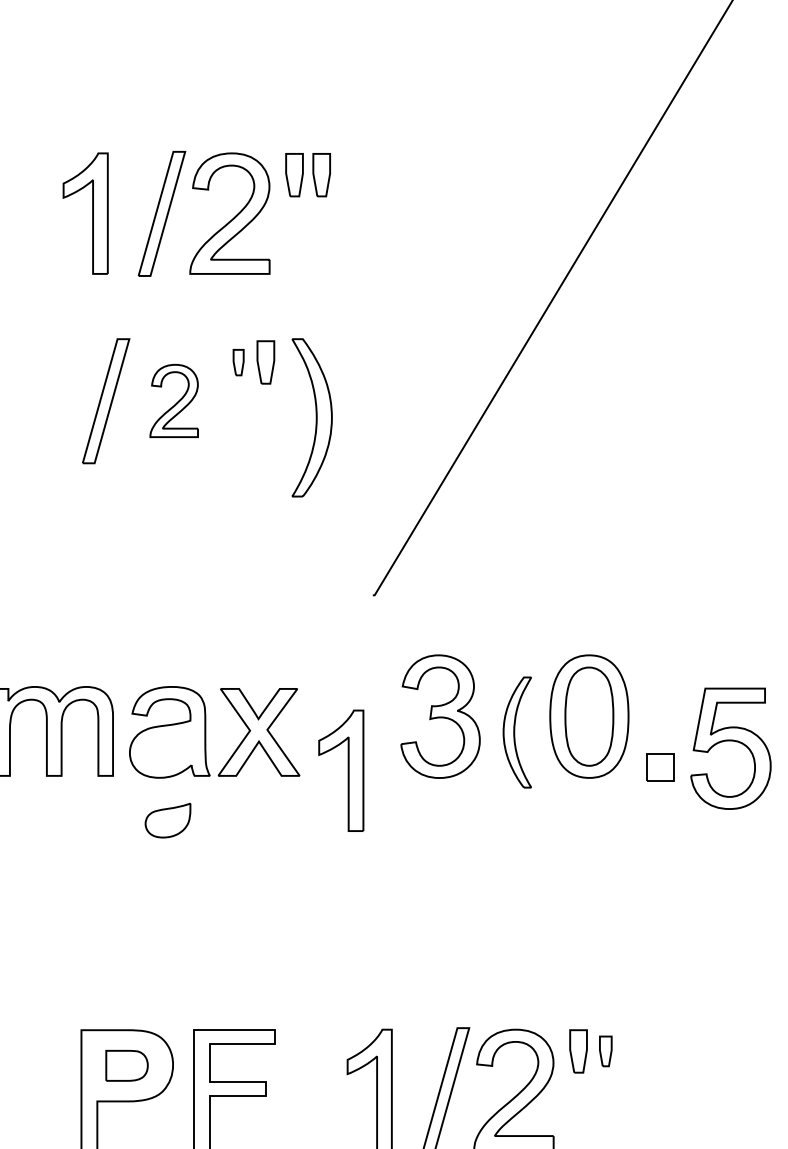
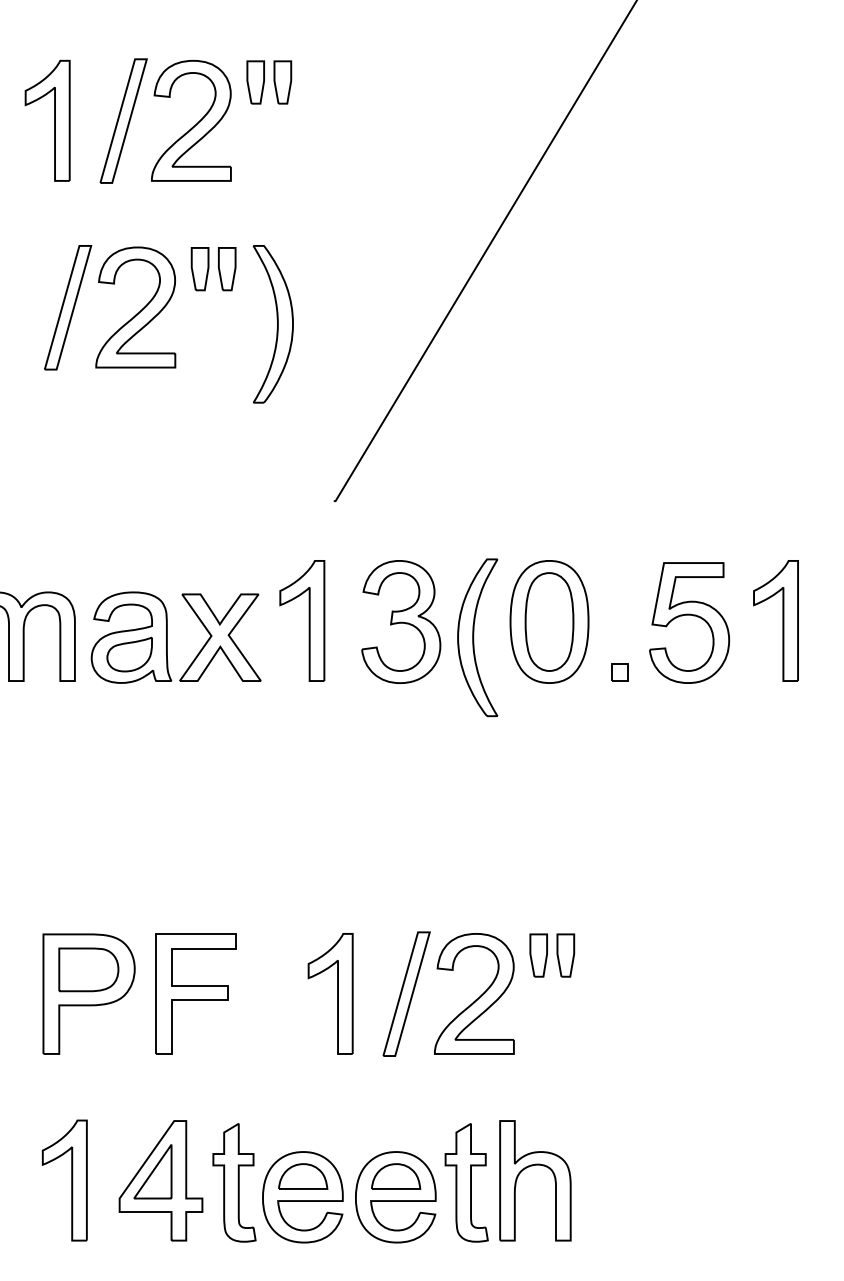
part: (238, 362) -> (199, 269), size x1.67
part: (173, 400) -> (135, 307), size x1.67
part: (517, 732) -> (477, 637), size x1.43
part: (730, 741) -> (689, 615), moved
part: (659, 767) -> (619, 672), size x0.62
part: (341, 770) -> (302, 620), moved
part: (167, 820) -> (129, 654), moved
part: (605, 1051) -> (565, 955), size x1.43
part: (126, 1065) -> (88, 969), size x1.43

